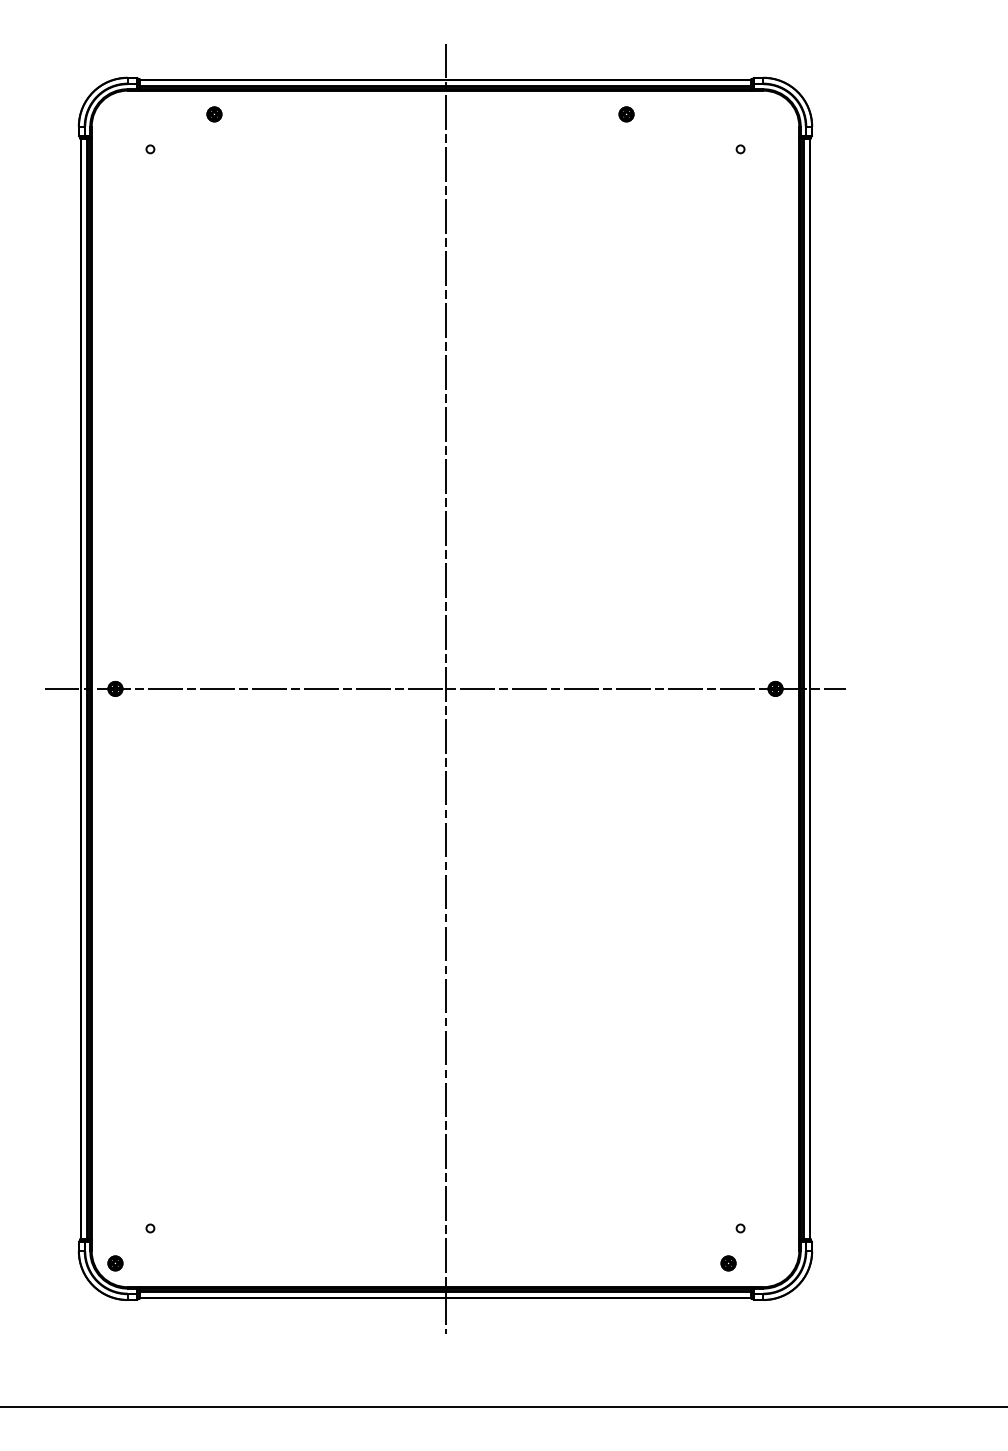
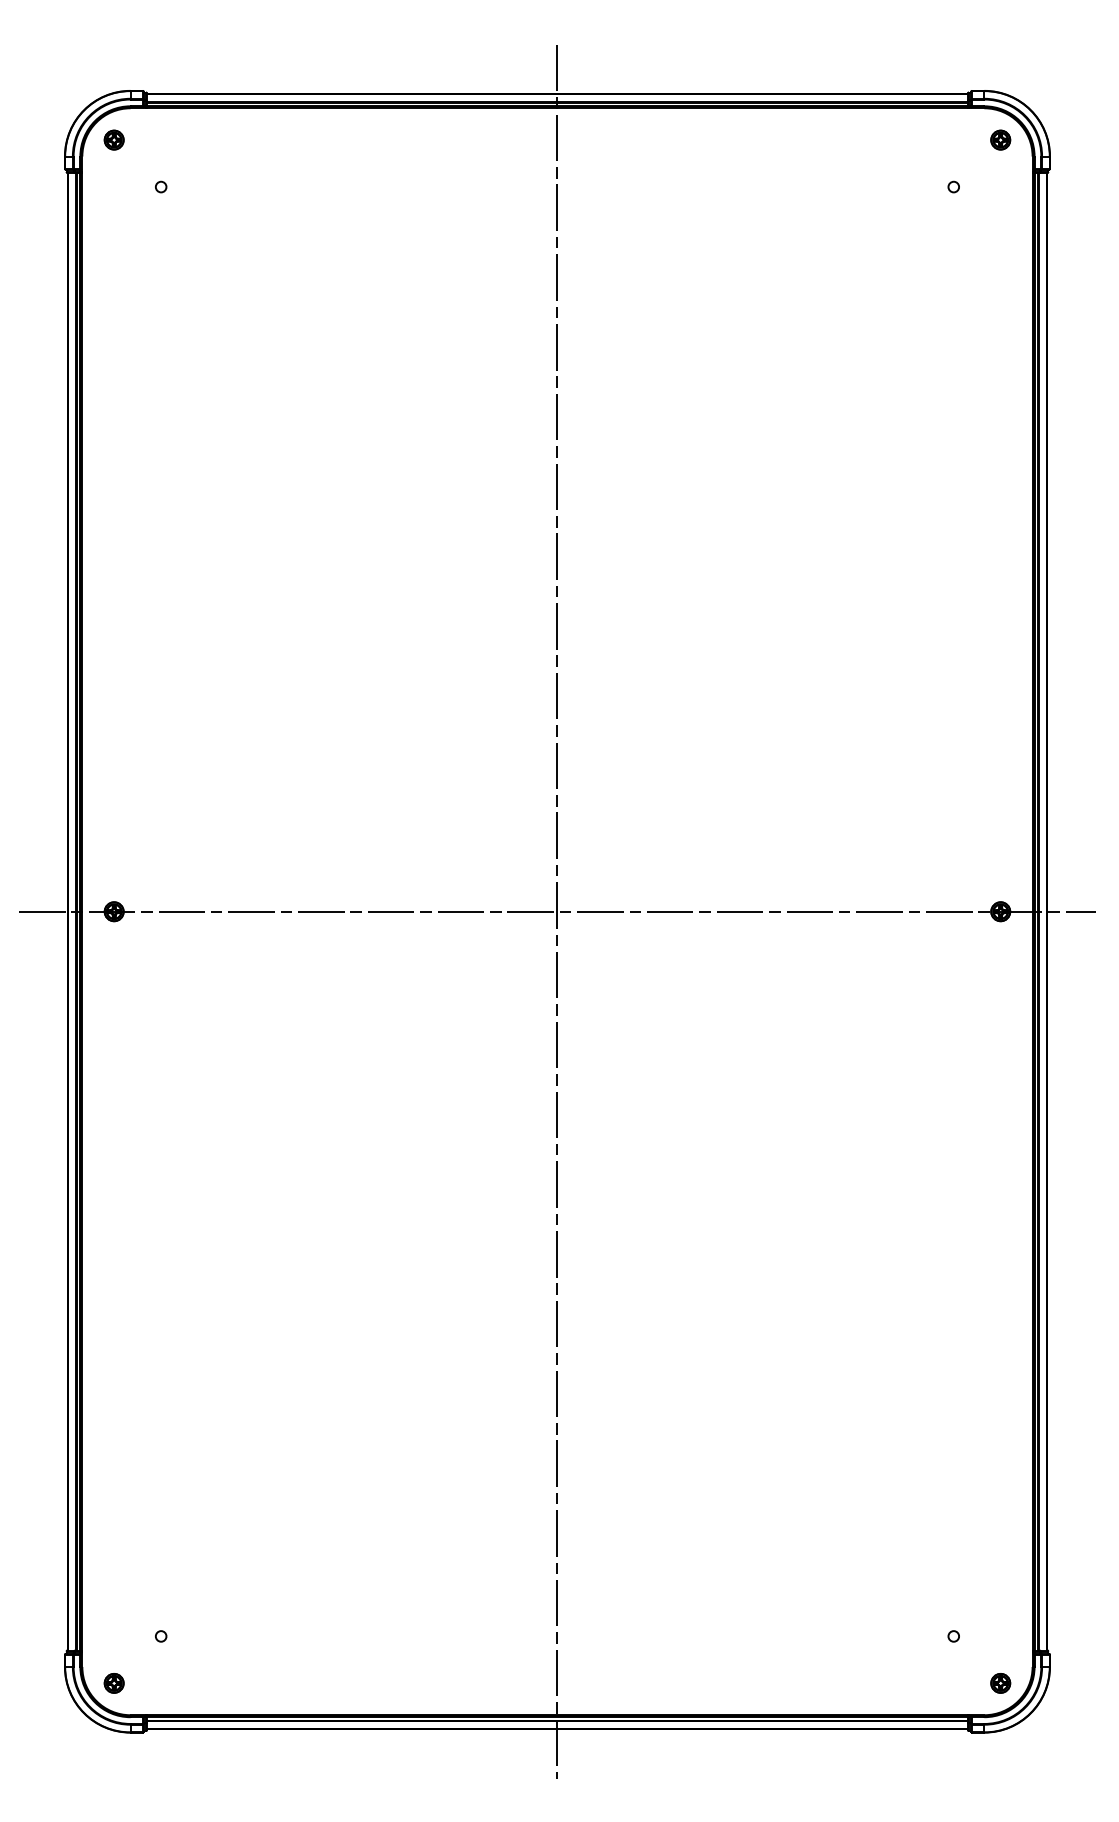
part: (214, 114) -> (114, 140), moved
part: (626, 114) -> (1000, 140), moved
part: (728, 1263) -> (1000, 1683), moved

